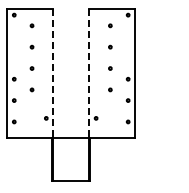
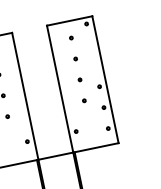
line: (53, 73) -> (25, 96), dashed -> solid
line: (89, 73) -> (60, 88), dashed -> solid

